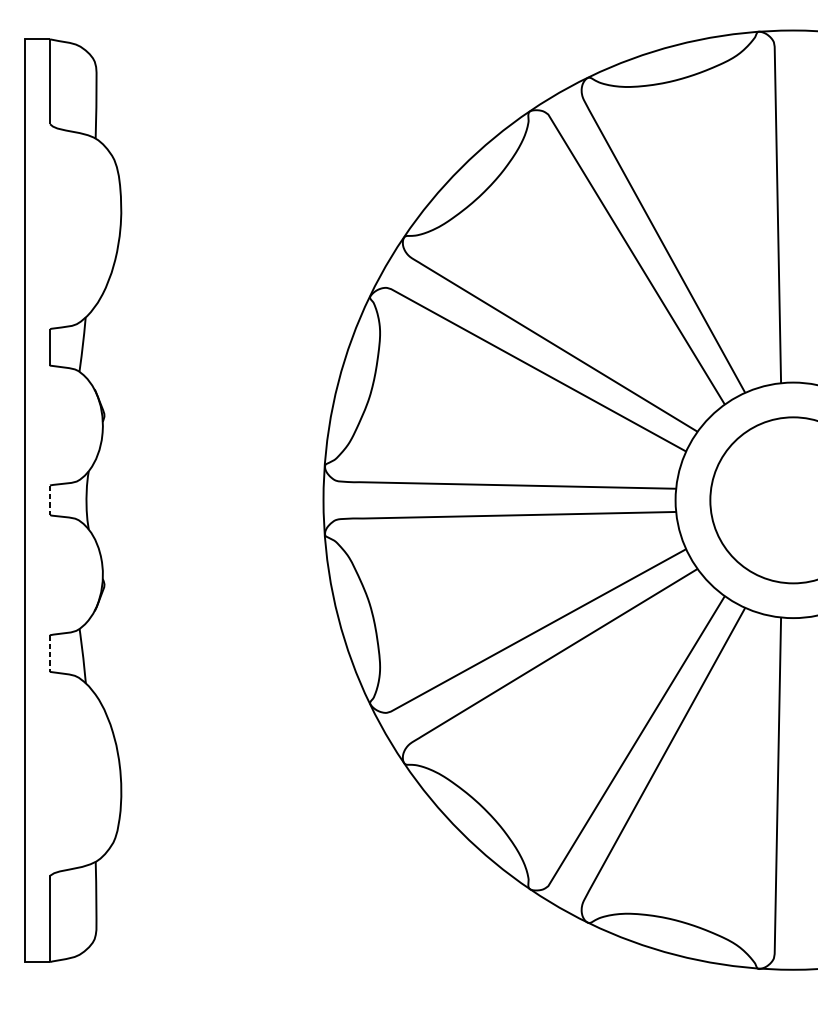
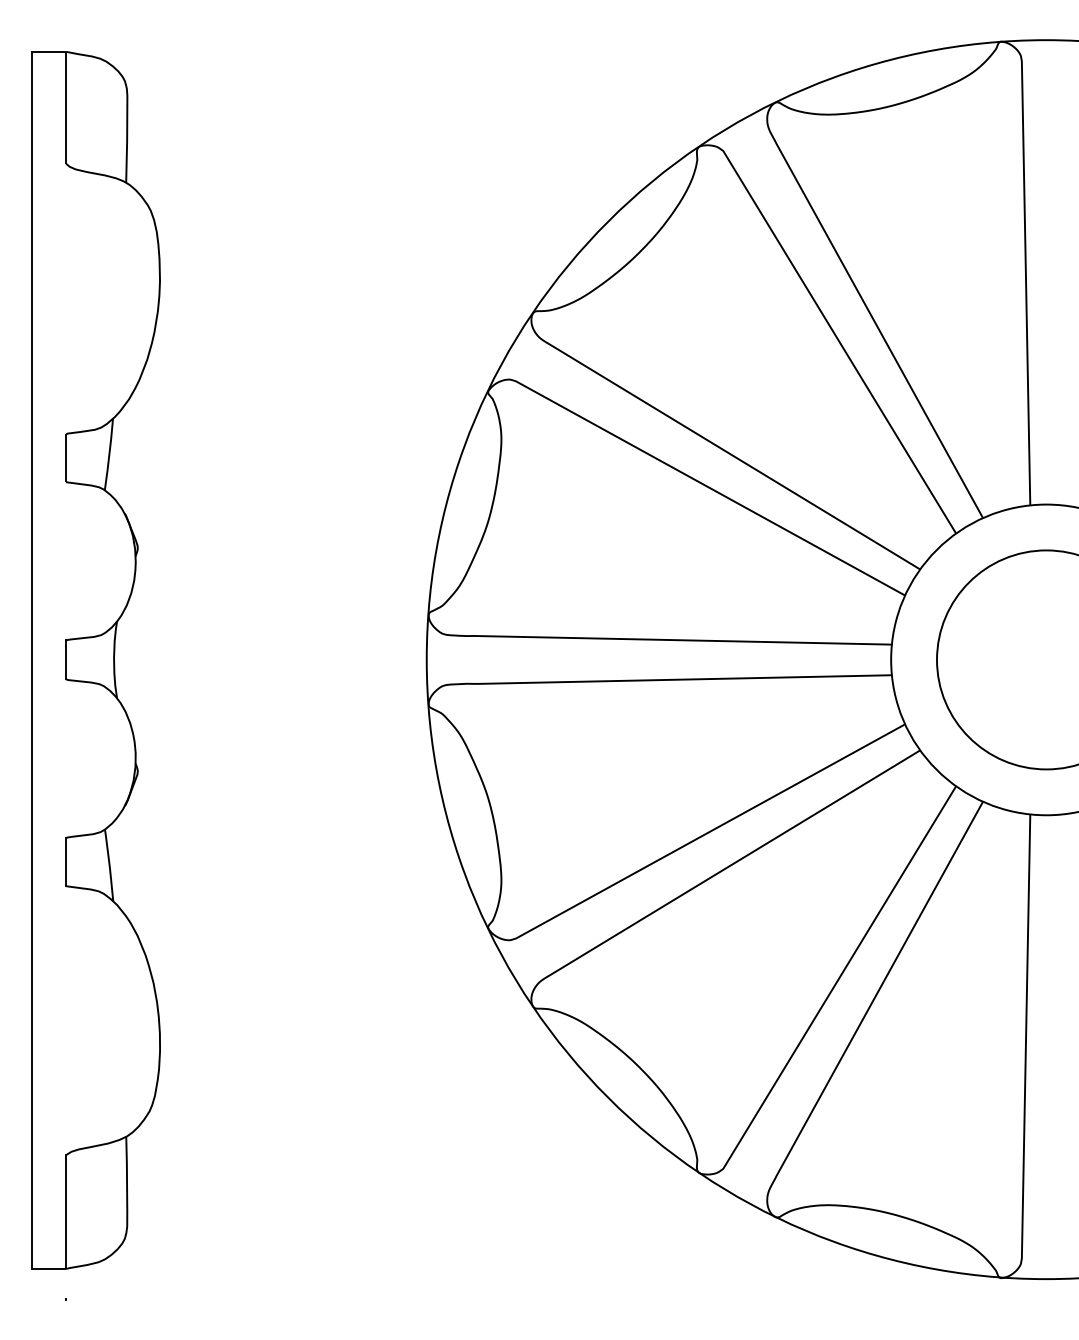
line: (50, 500) -> (66, 660), dashed -> solid
line: (50, 653) -> (66, 861), dashed -> solid

